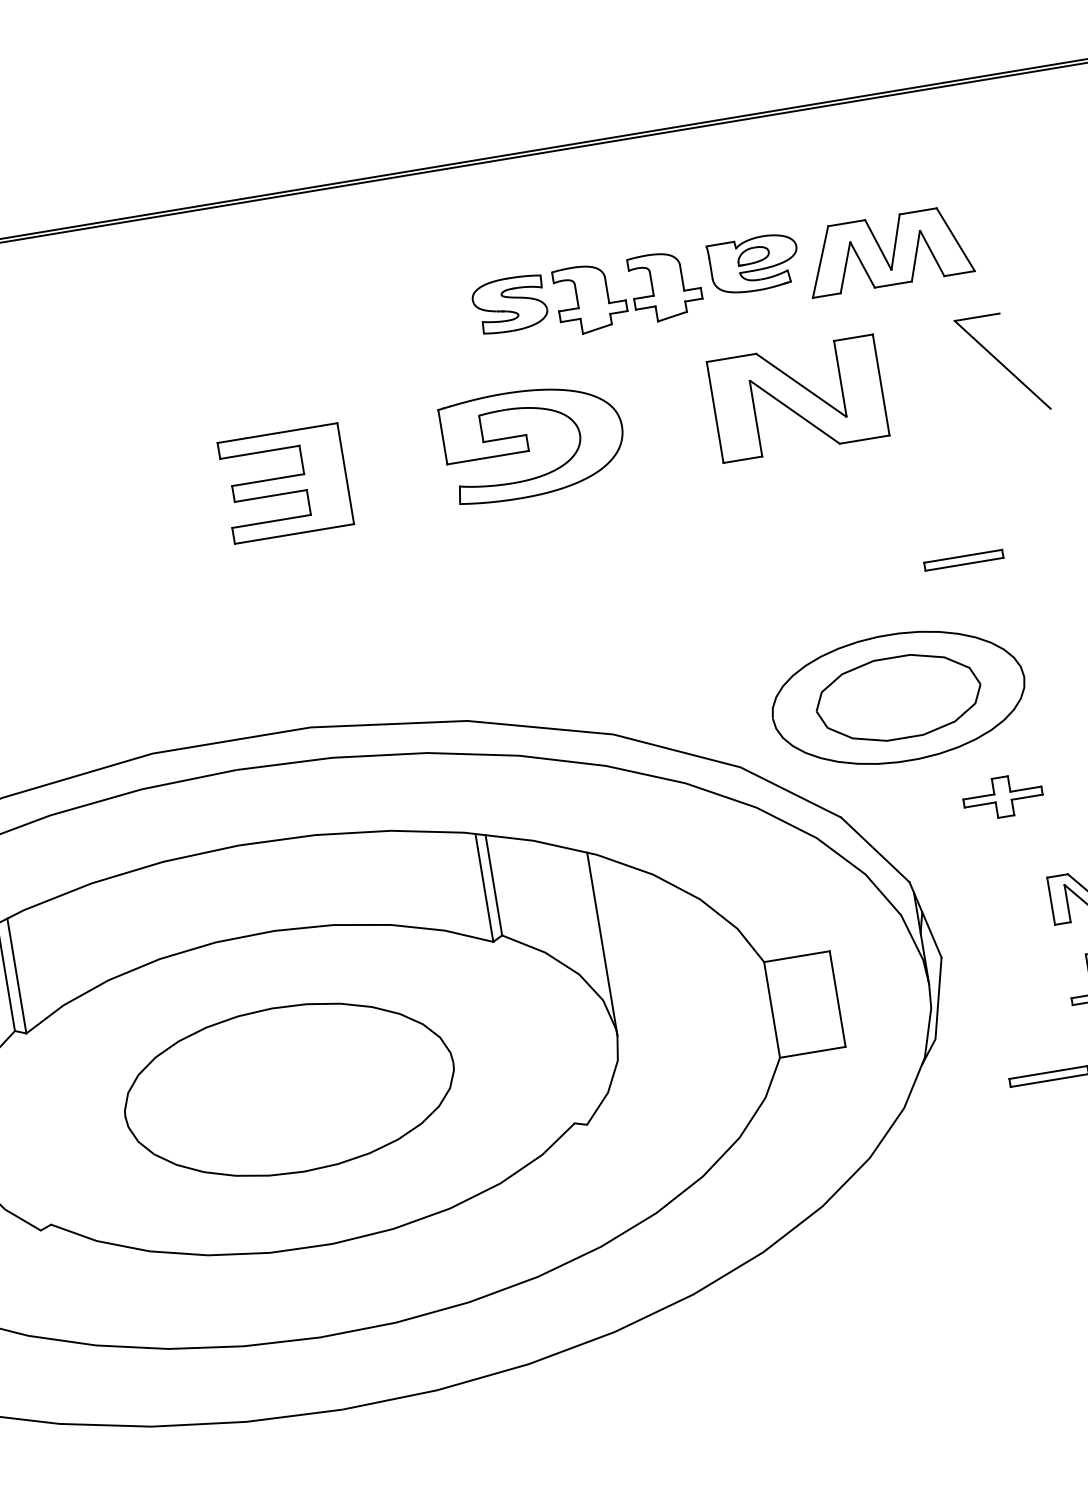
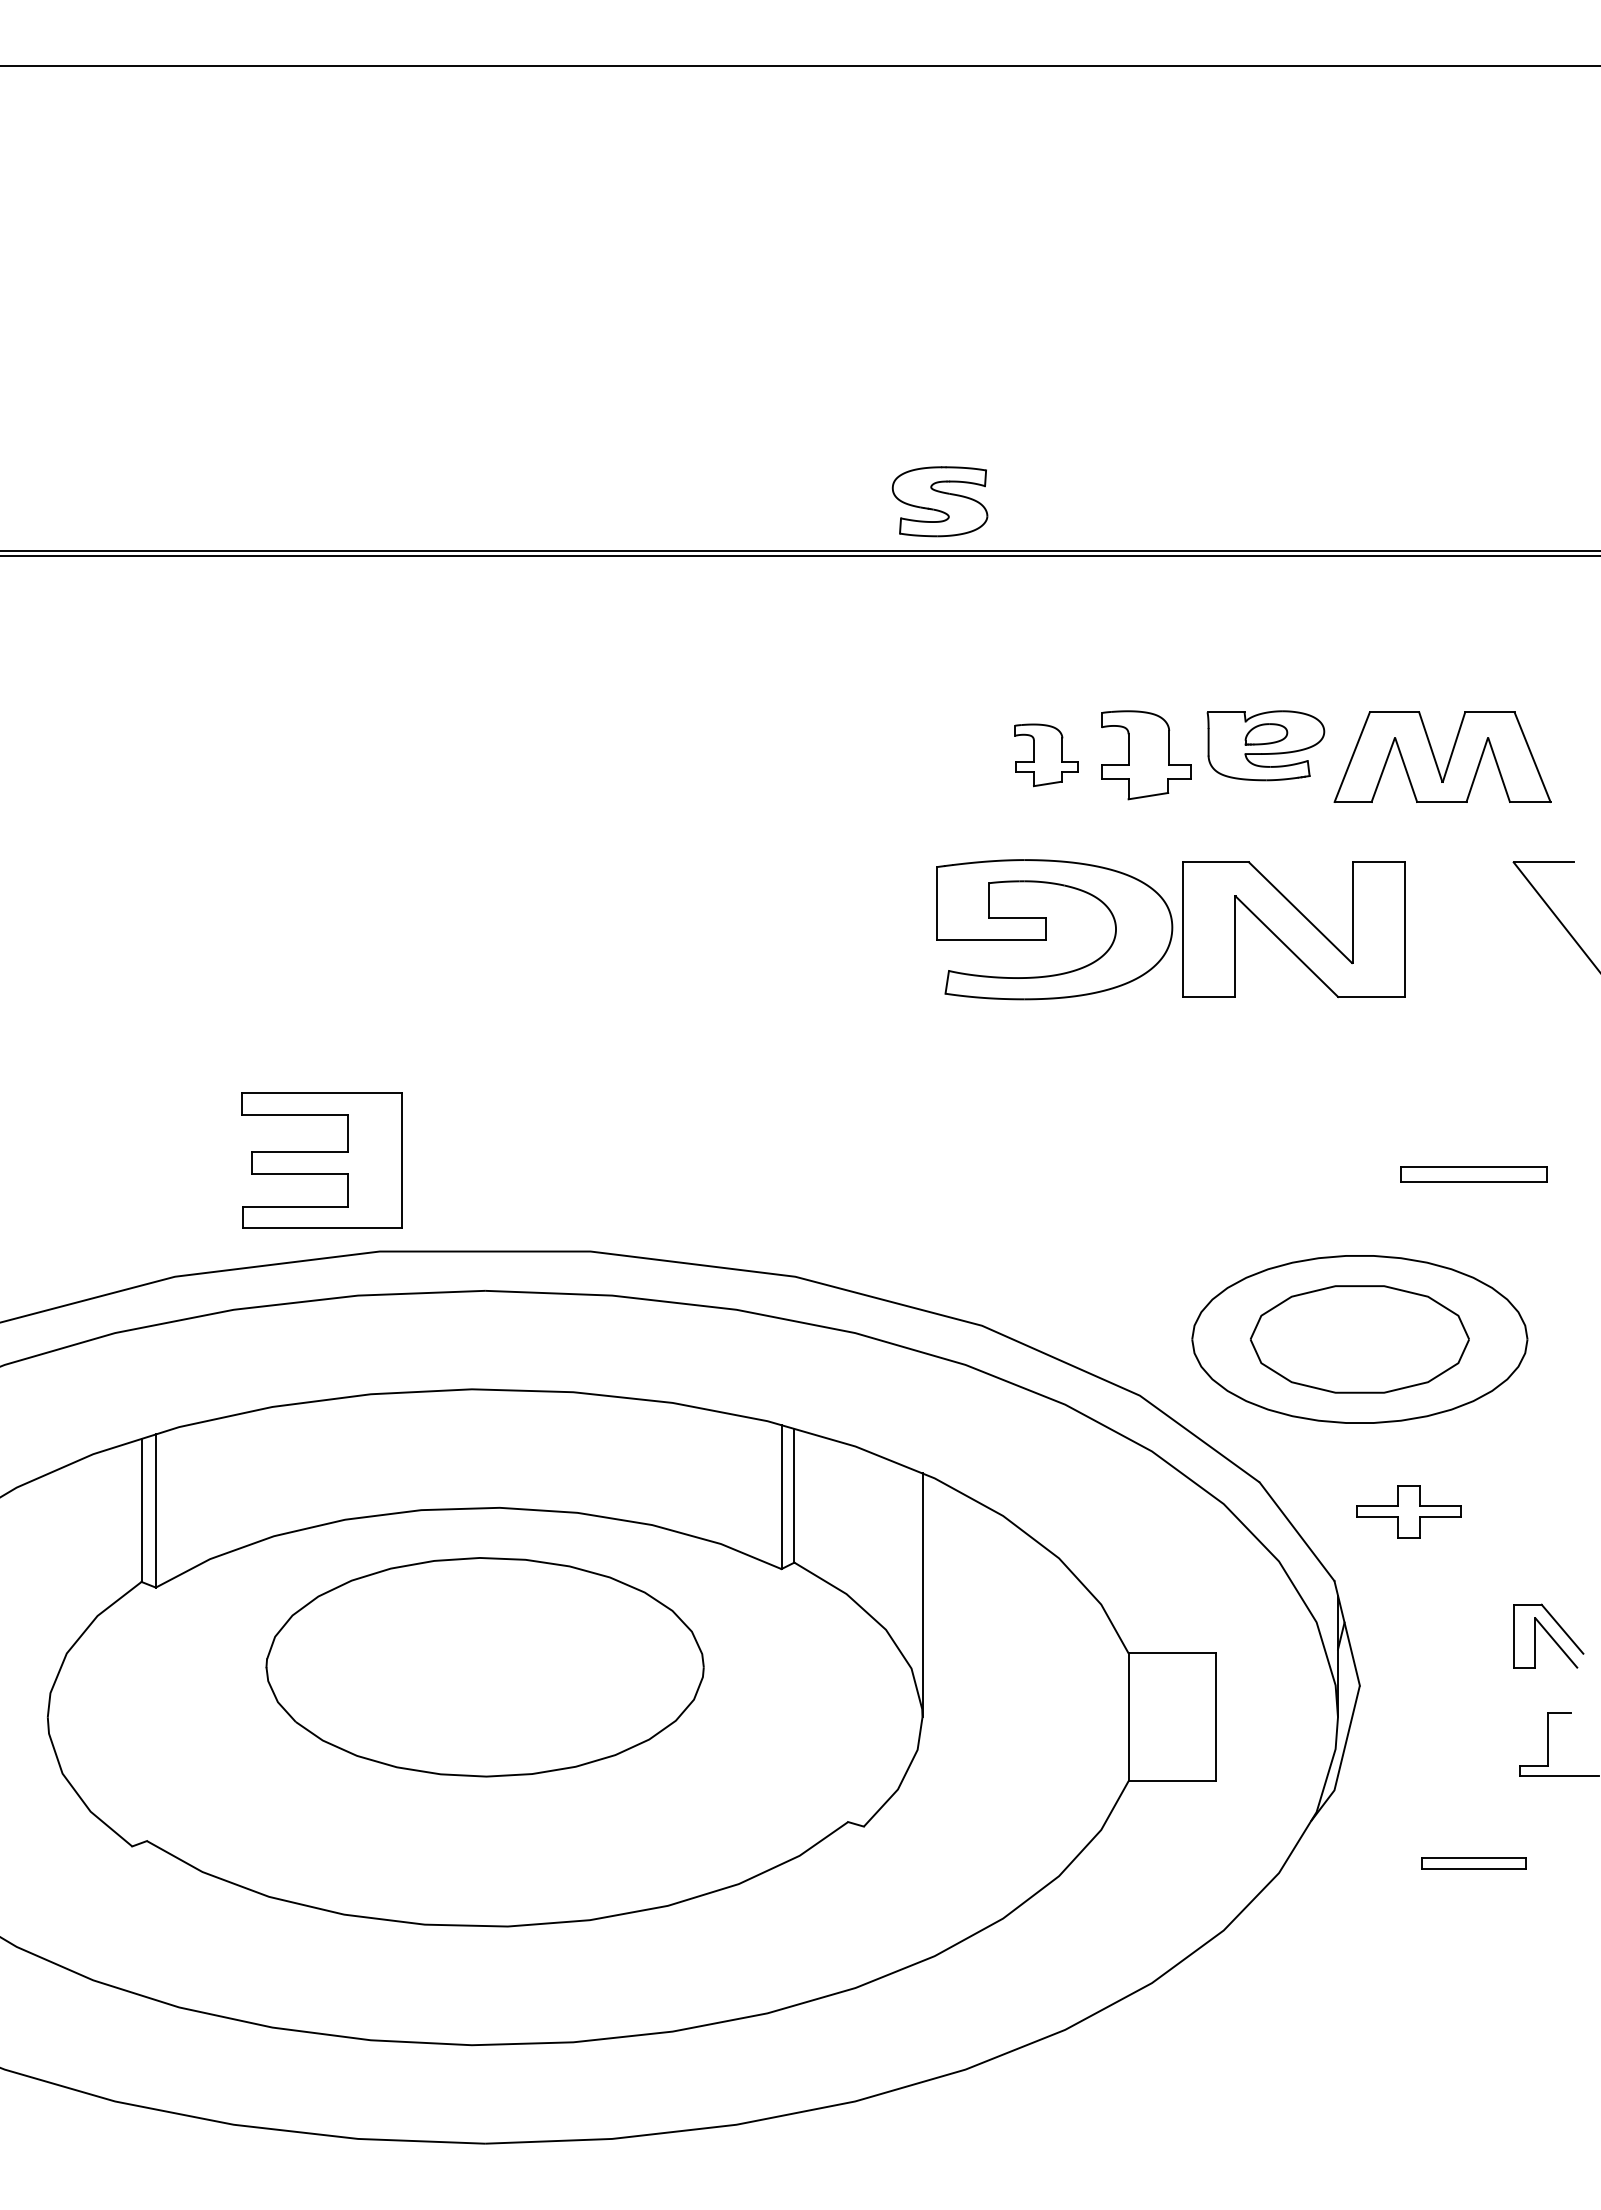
part: (591, 298) -> (1046, 755), size x0.7
part: (509, 304) -> (939, 501), moved
part: (527, 443) -> (1046, 929), moved
part: (285, 483) -> (321, 1160), moved
part: (963, 560) -> (1473, 1174), size x1.4
part: (1002, 797) -> (1408, 1511), moved
part: (288, 1090) -> (484, 1667), moved

